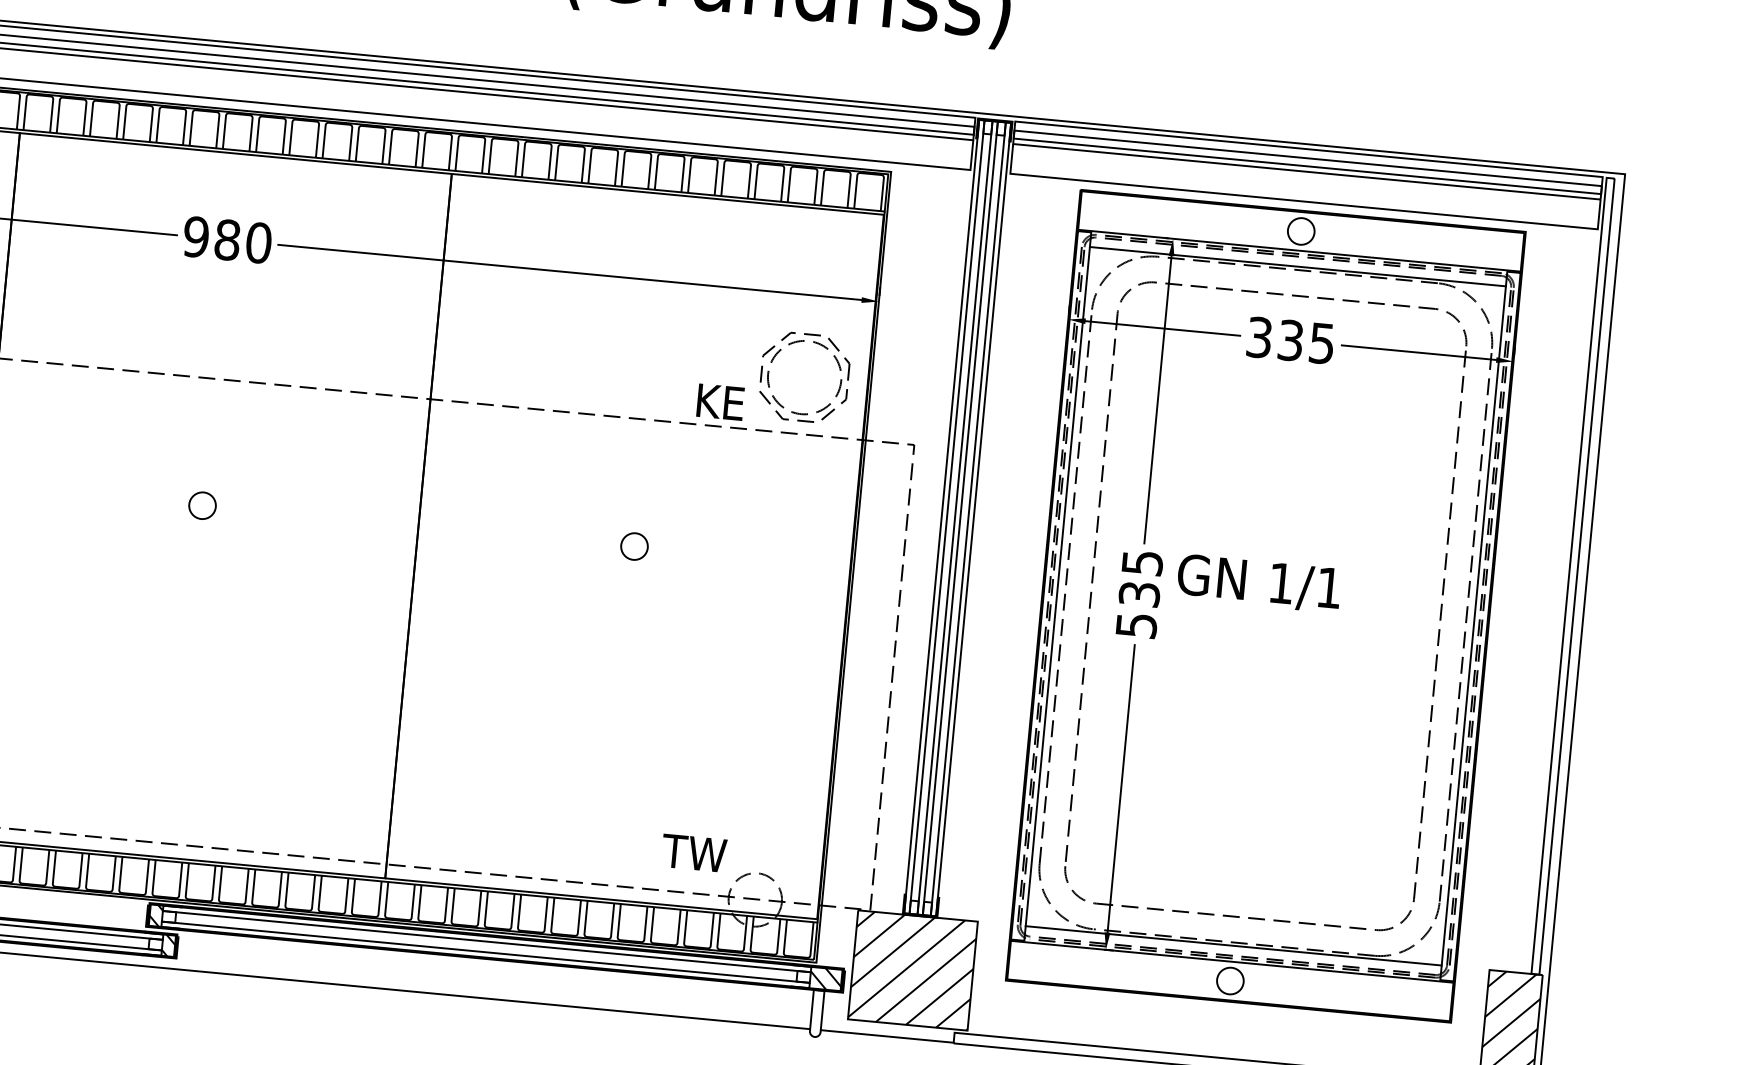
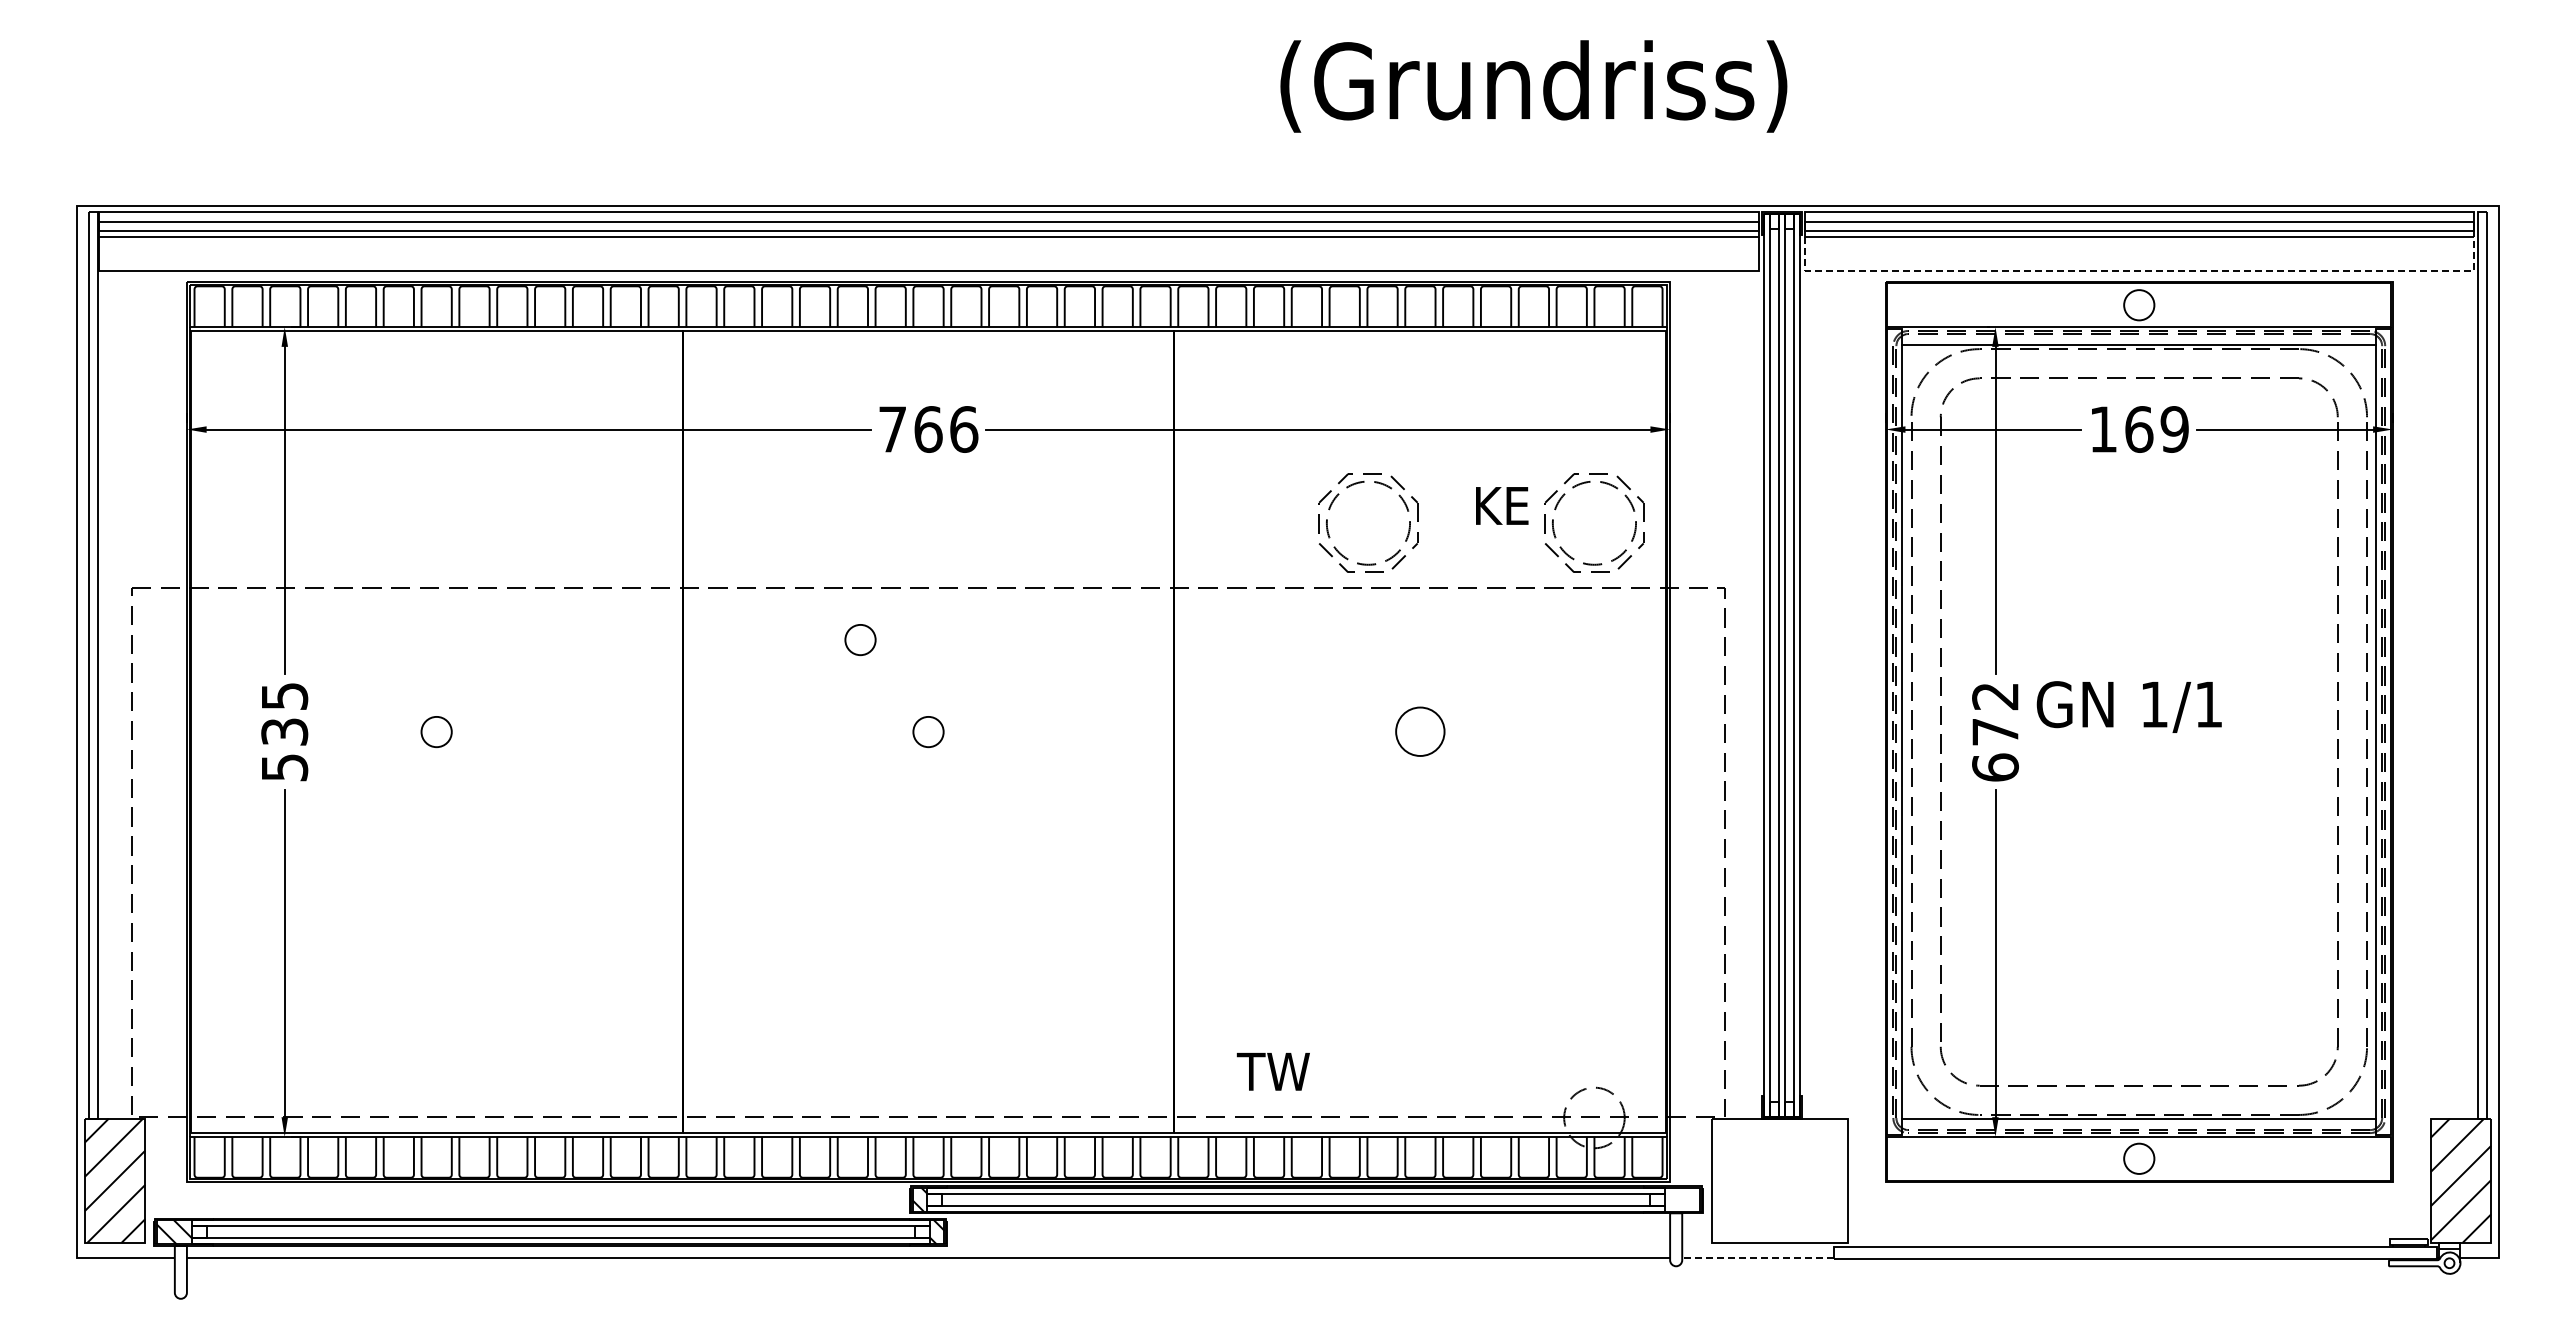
line: (1304, 201) -> (2139, 271), solid -> dashed
text: (227, 240) -> (928, 429), 980 -> 766
part: (603, 323) -> (1361, 483), added
text: (1291, 340) -> (2139, 429), 335 -> 169
text: (720, 401) -> (1502, 505), moved
circle: (150, 419) -> (860, 640), added
circle: (634, 546) -> (1420, 732), size x1.6
text: (1139, 594) -> (1995, 732), 535 -> 672
text: (693, 852) -> (1272, 1071), moved
hatch: (912, 970) -> (1779, 1180), removed
hatch: (825, 978) -> (1682, 1199), removed
line: (886, 1036) -> (1757, 1257), solid -> dashed

